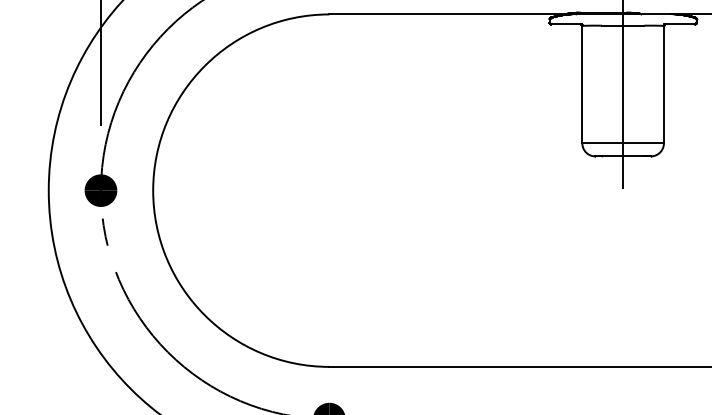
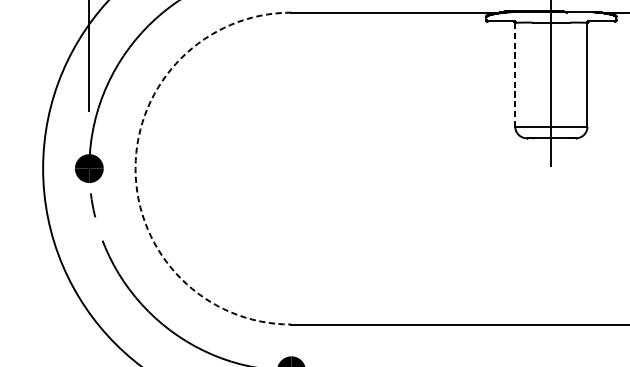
line: (582, 84) -> (515, 74), solid -> dashed
arc: (153, 190) -> (135, 168), solid -> dashed

